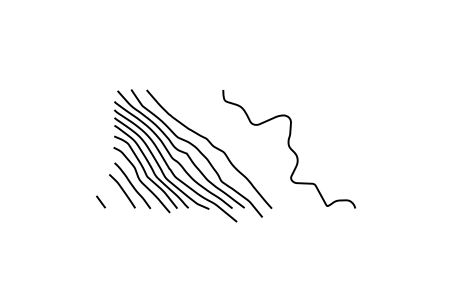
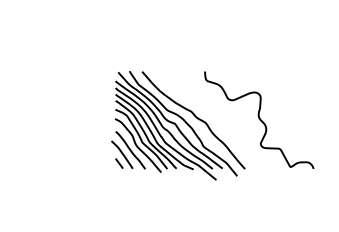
line: (100, 201) -> (119, 163), moved

